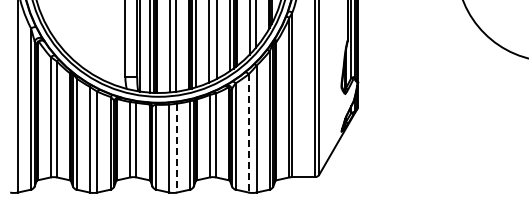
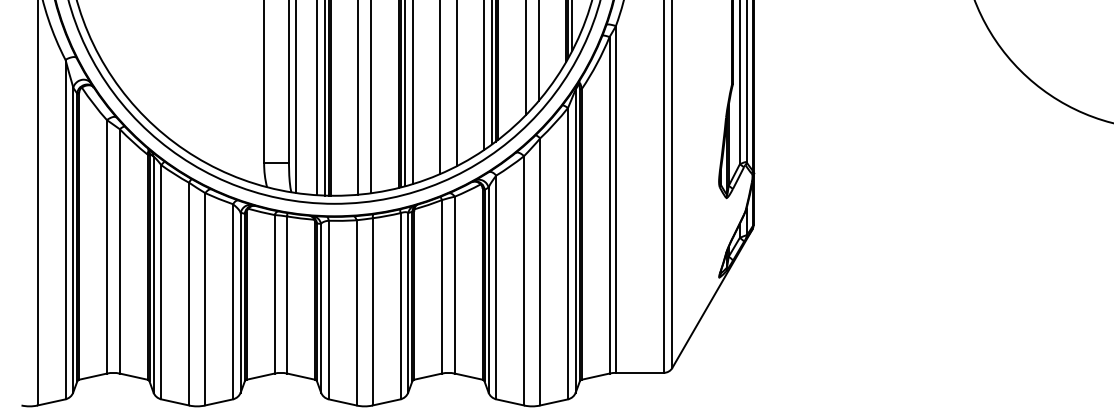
line: (248, 133) -> (523, 281), dashed -> solid
line: (177, 148) -> (373, 312), dashed -> solid

